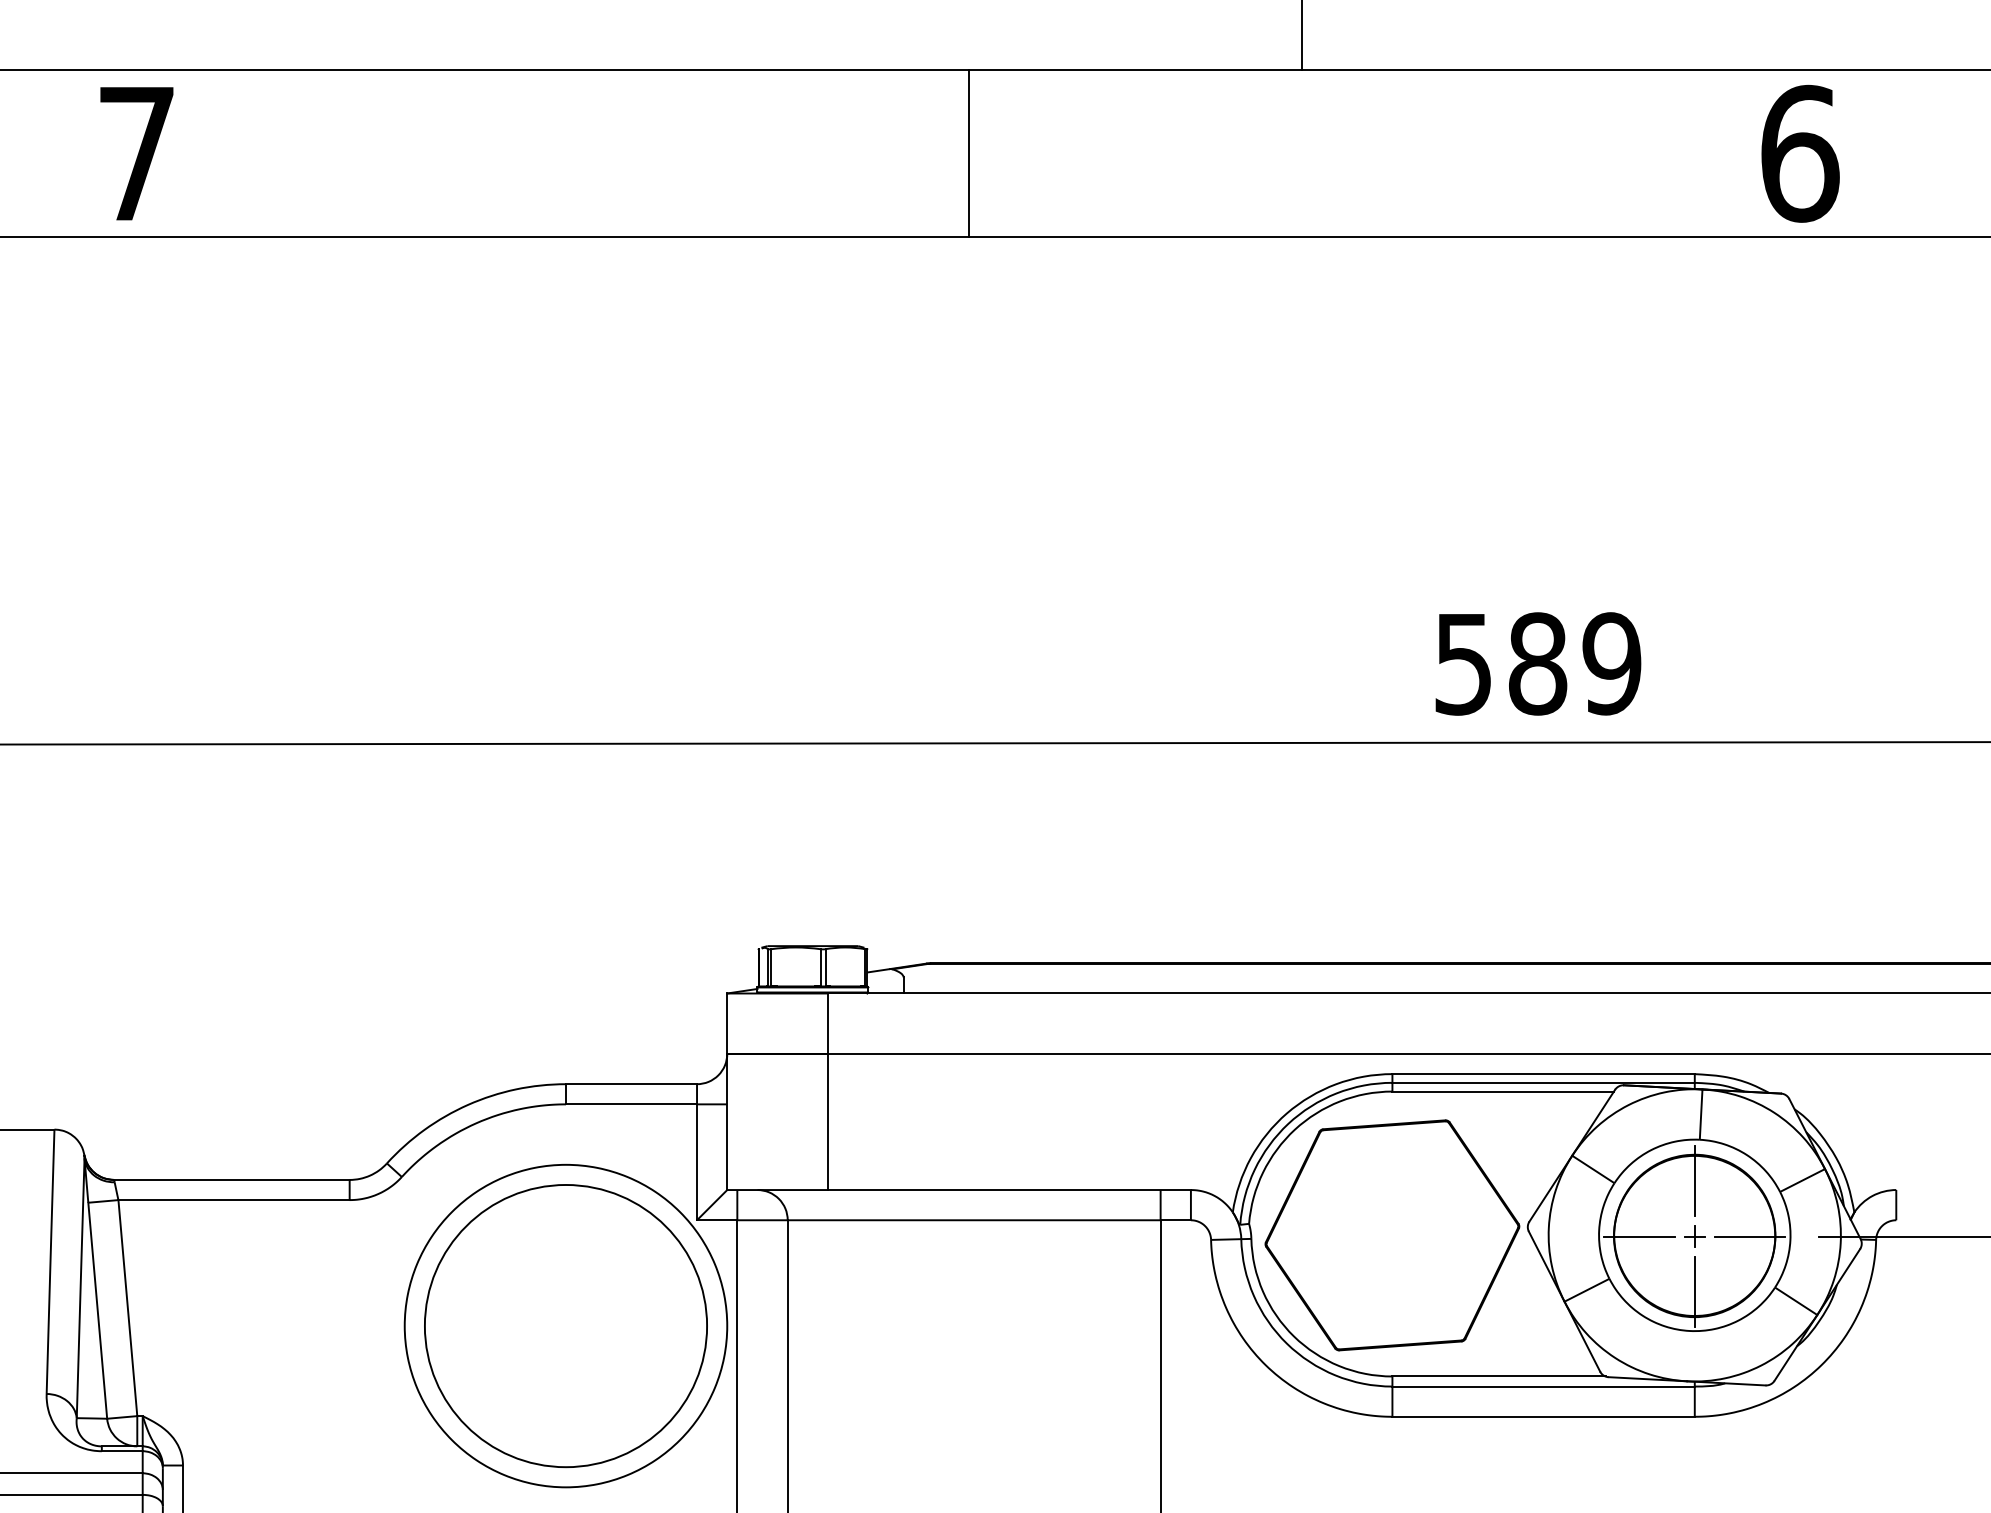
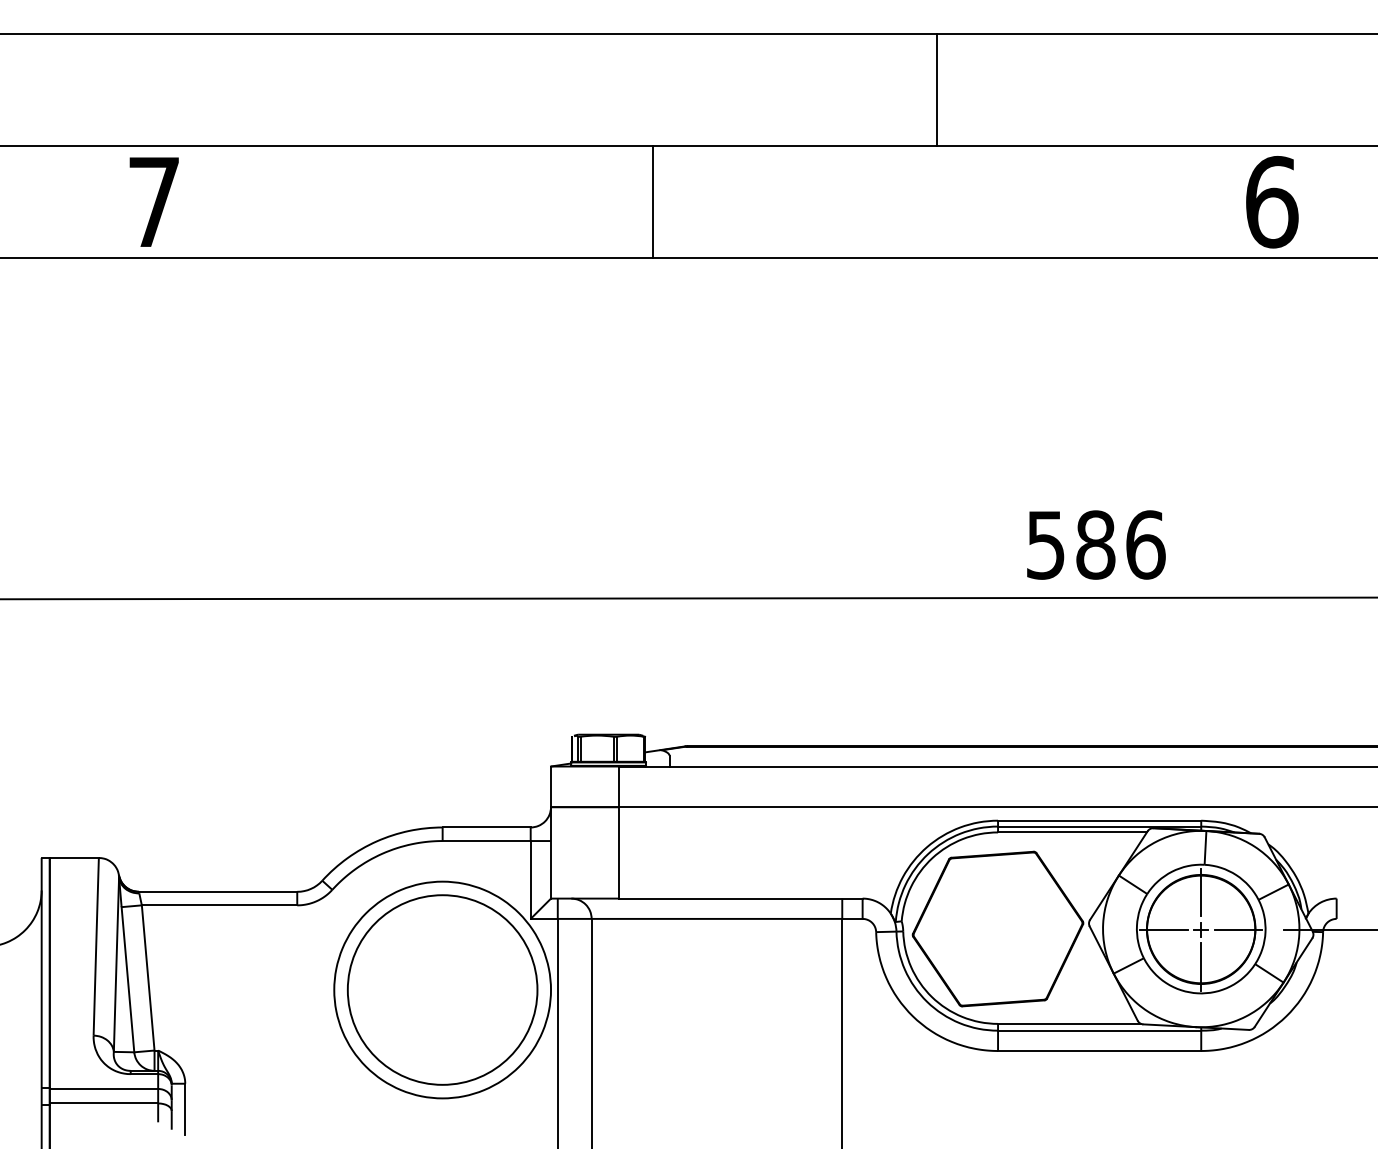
line: (969, 152) -> (652, 201), moved
text: (1611, 663) -> (1145, 544), 589 -> 586

